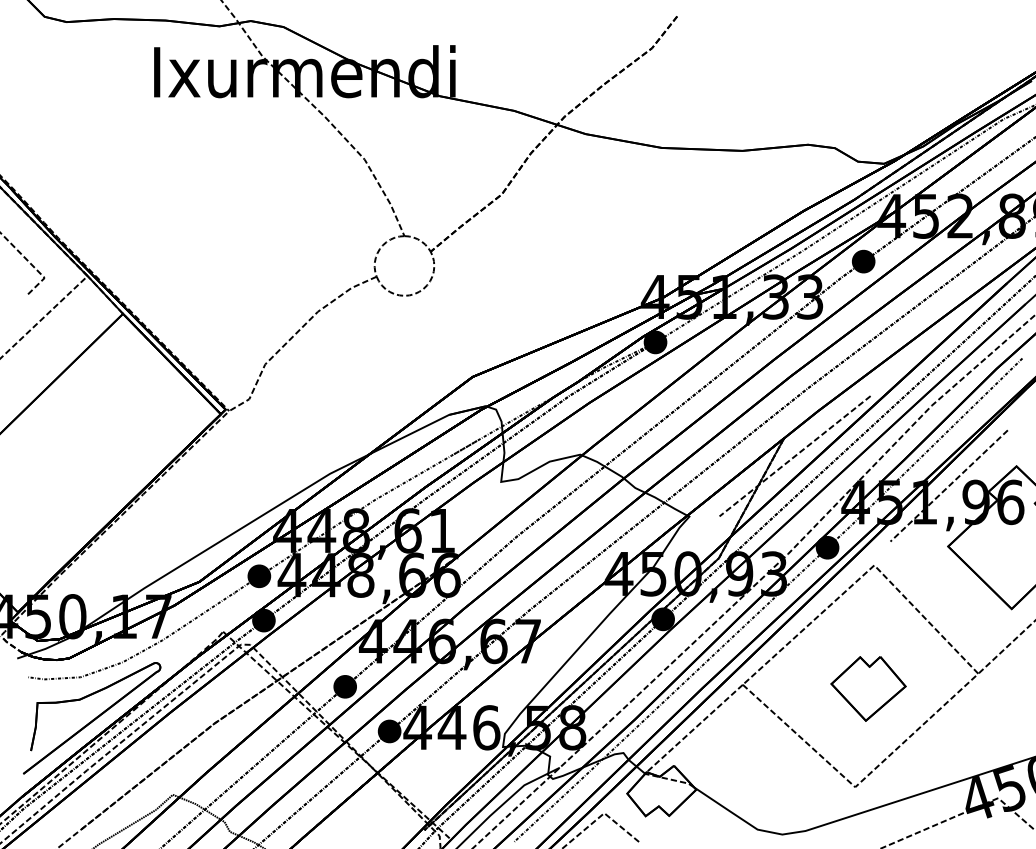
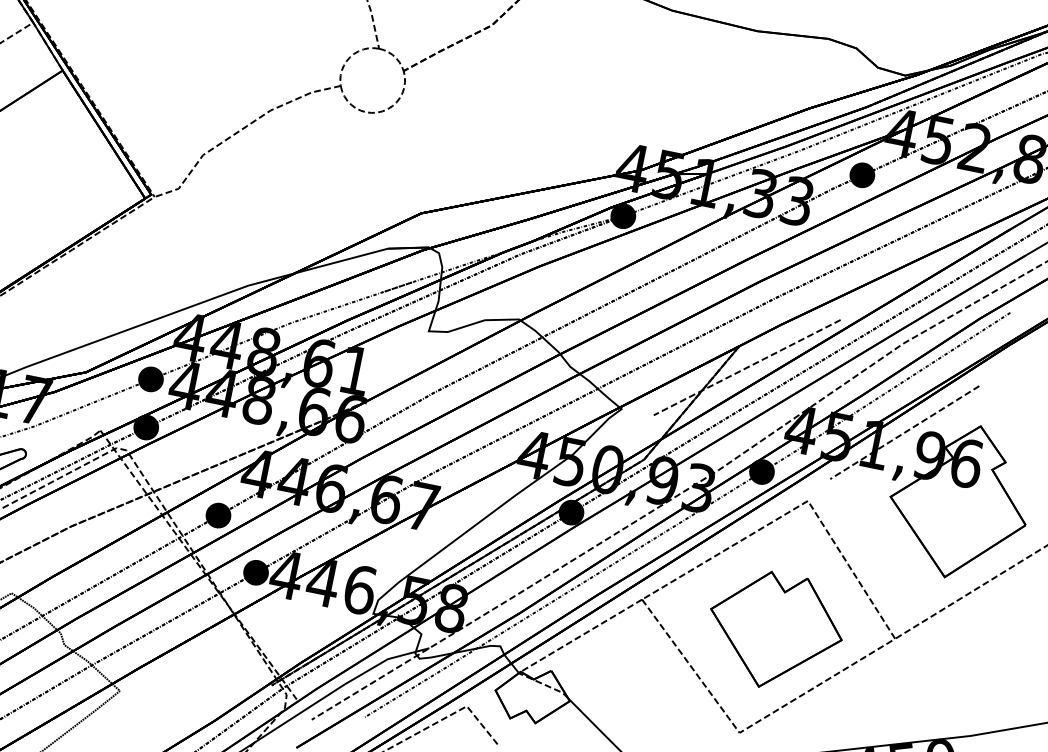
part: (868, 688) -> (775, 630), size x1.67

